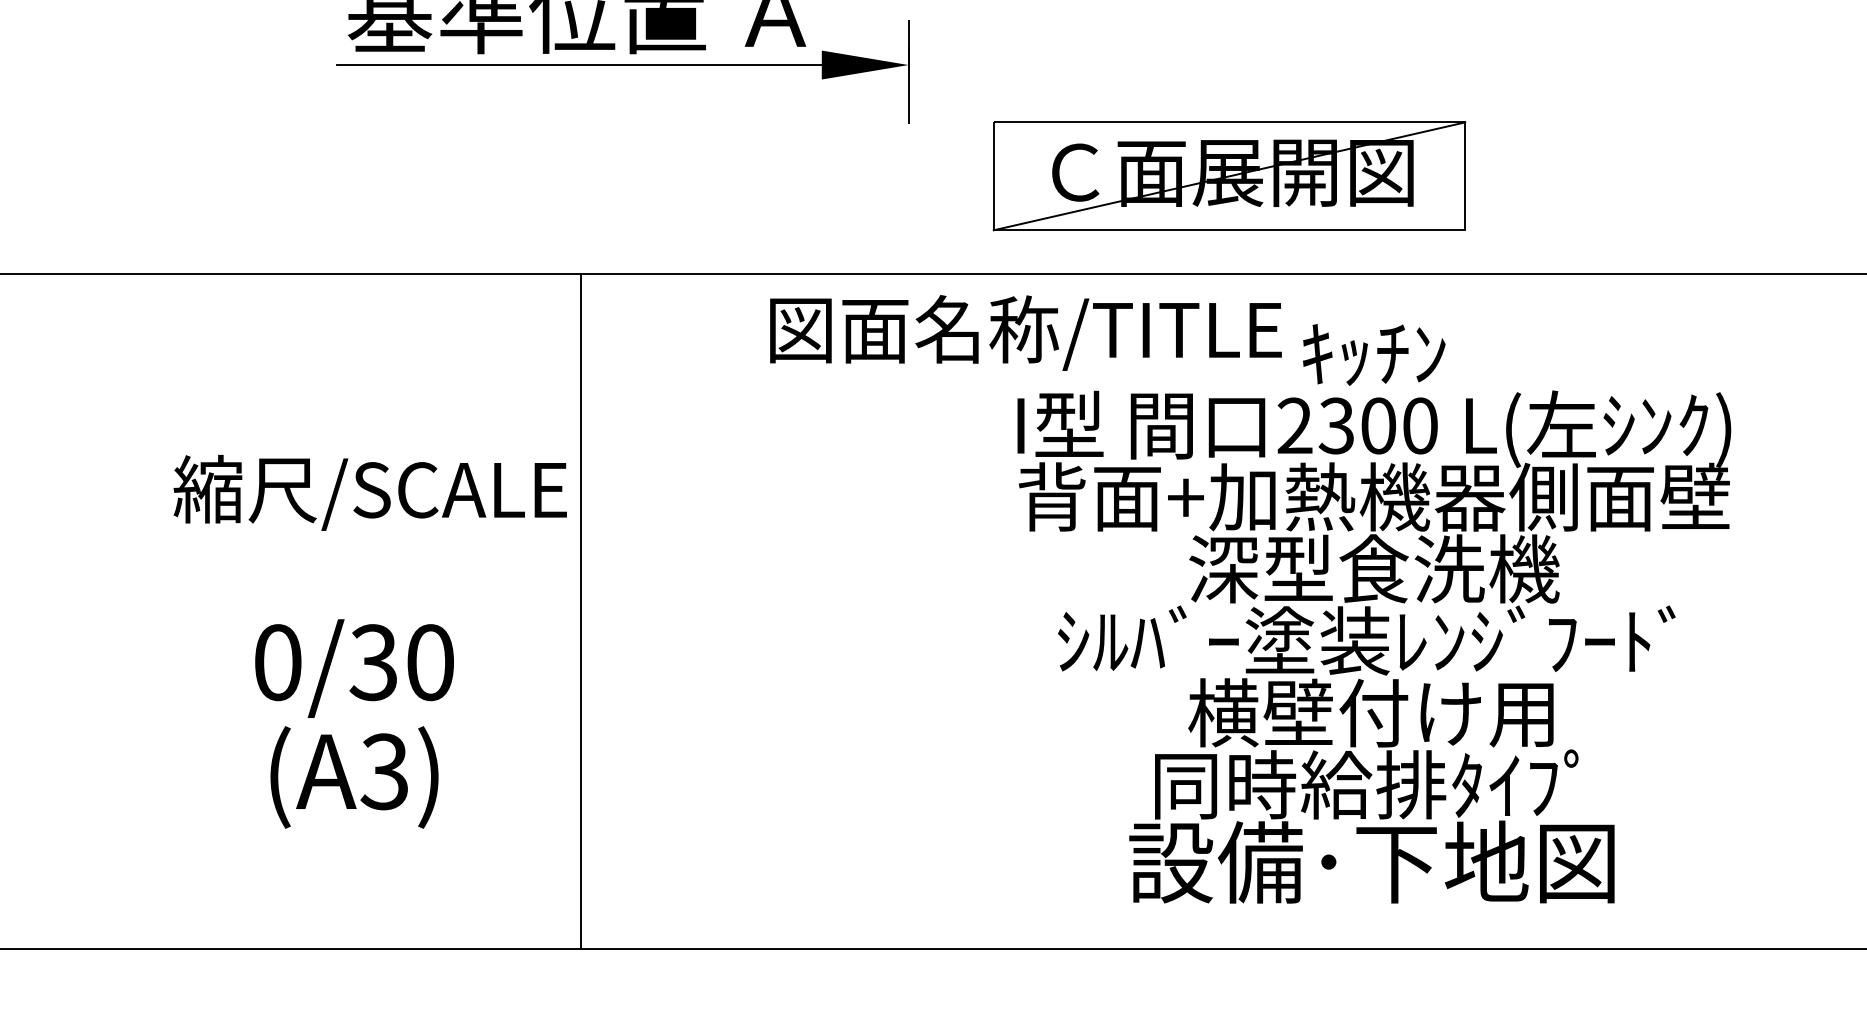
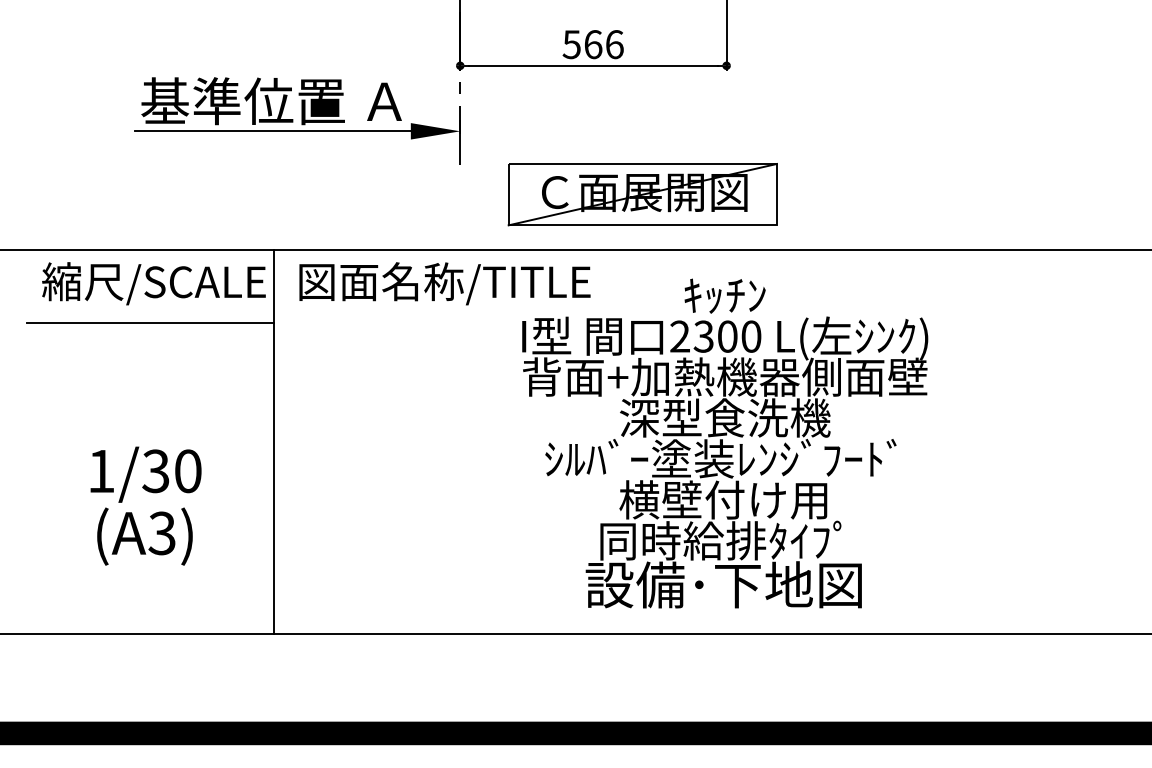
text: (1025, 332) -> (444, 283), moved
line: (364, 401) -> (150, 322), added
text: (369, 492) -> (153, 283), moved
text: (278, 662) -> (101, 471), 0/30 -> 1/30

